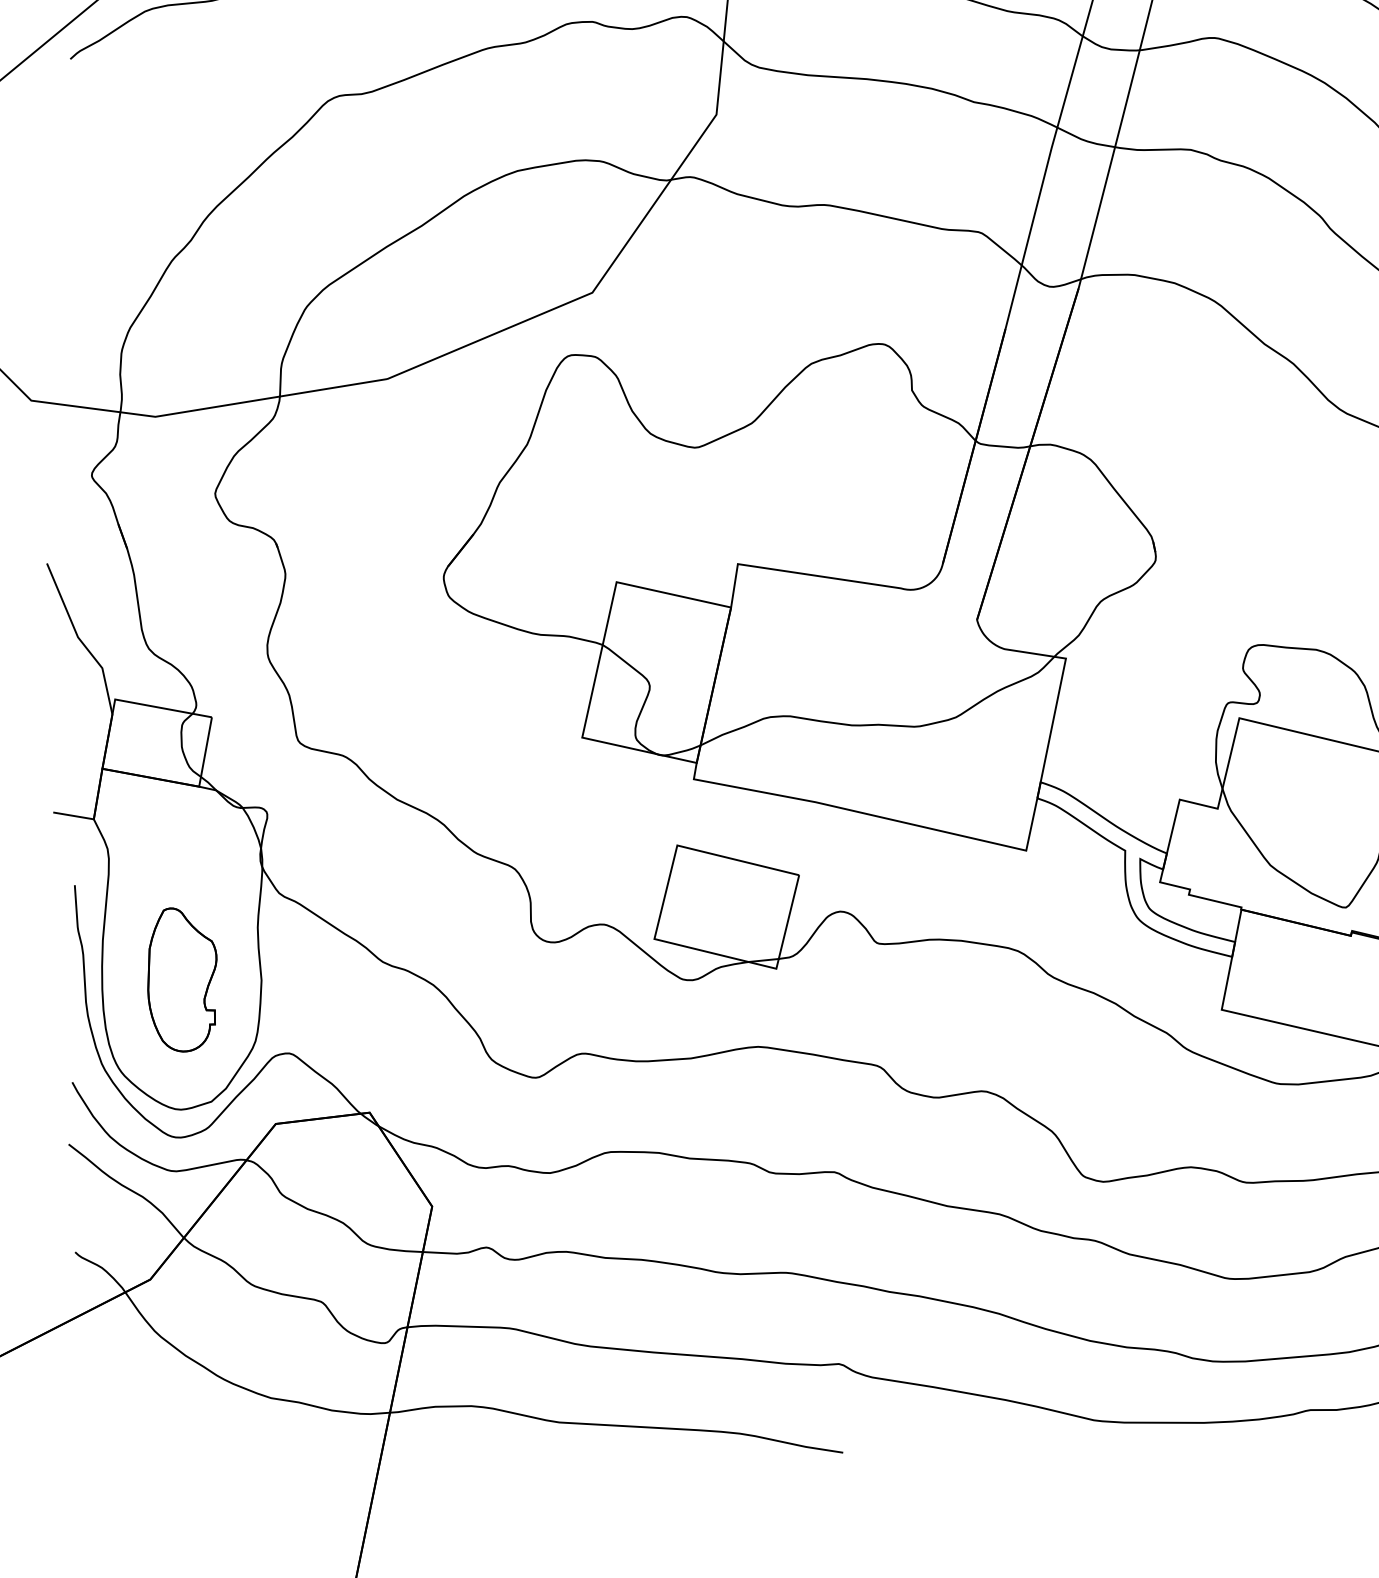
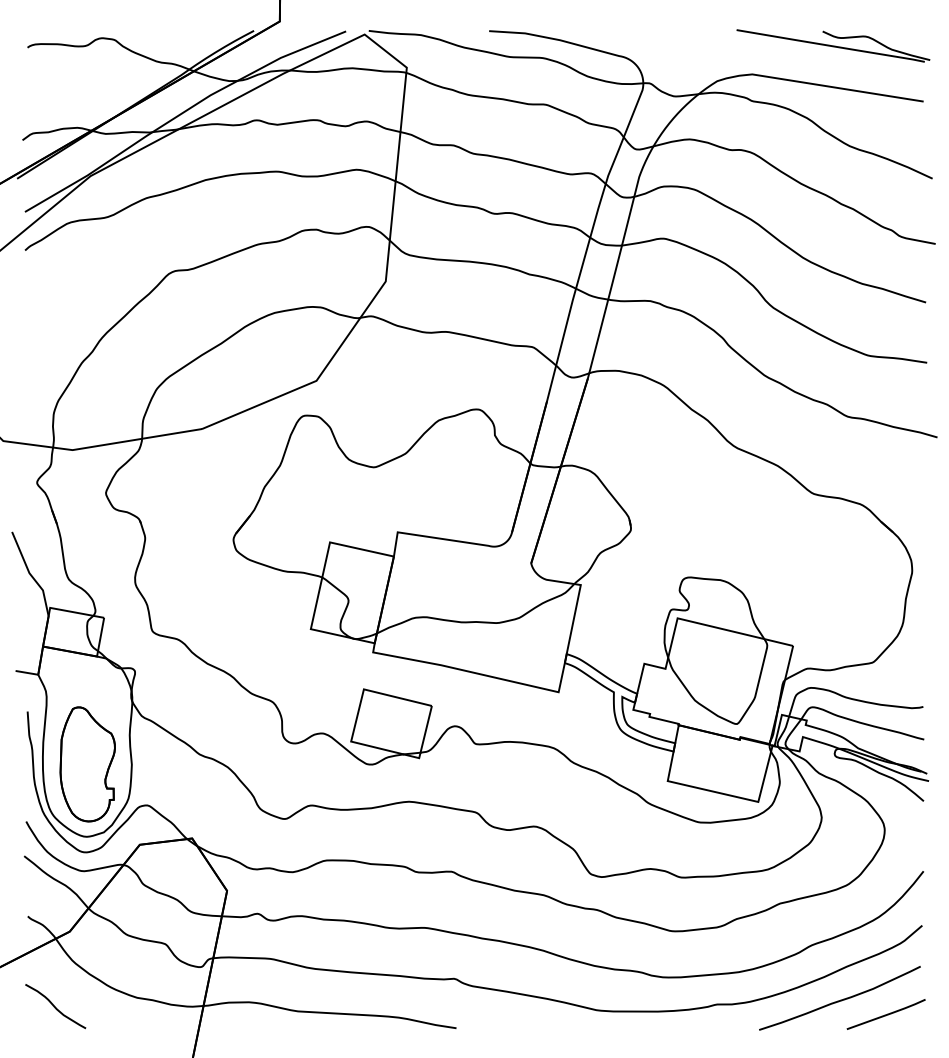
part: (182, 980) -> (87, 764), size x1.43
curve: (124, 1413) -> (55, 1006), added

